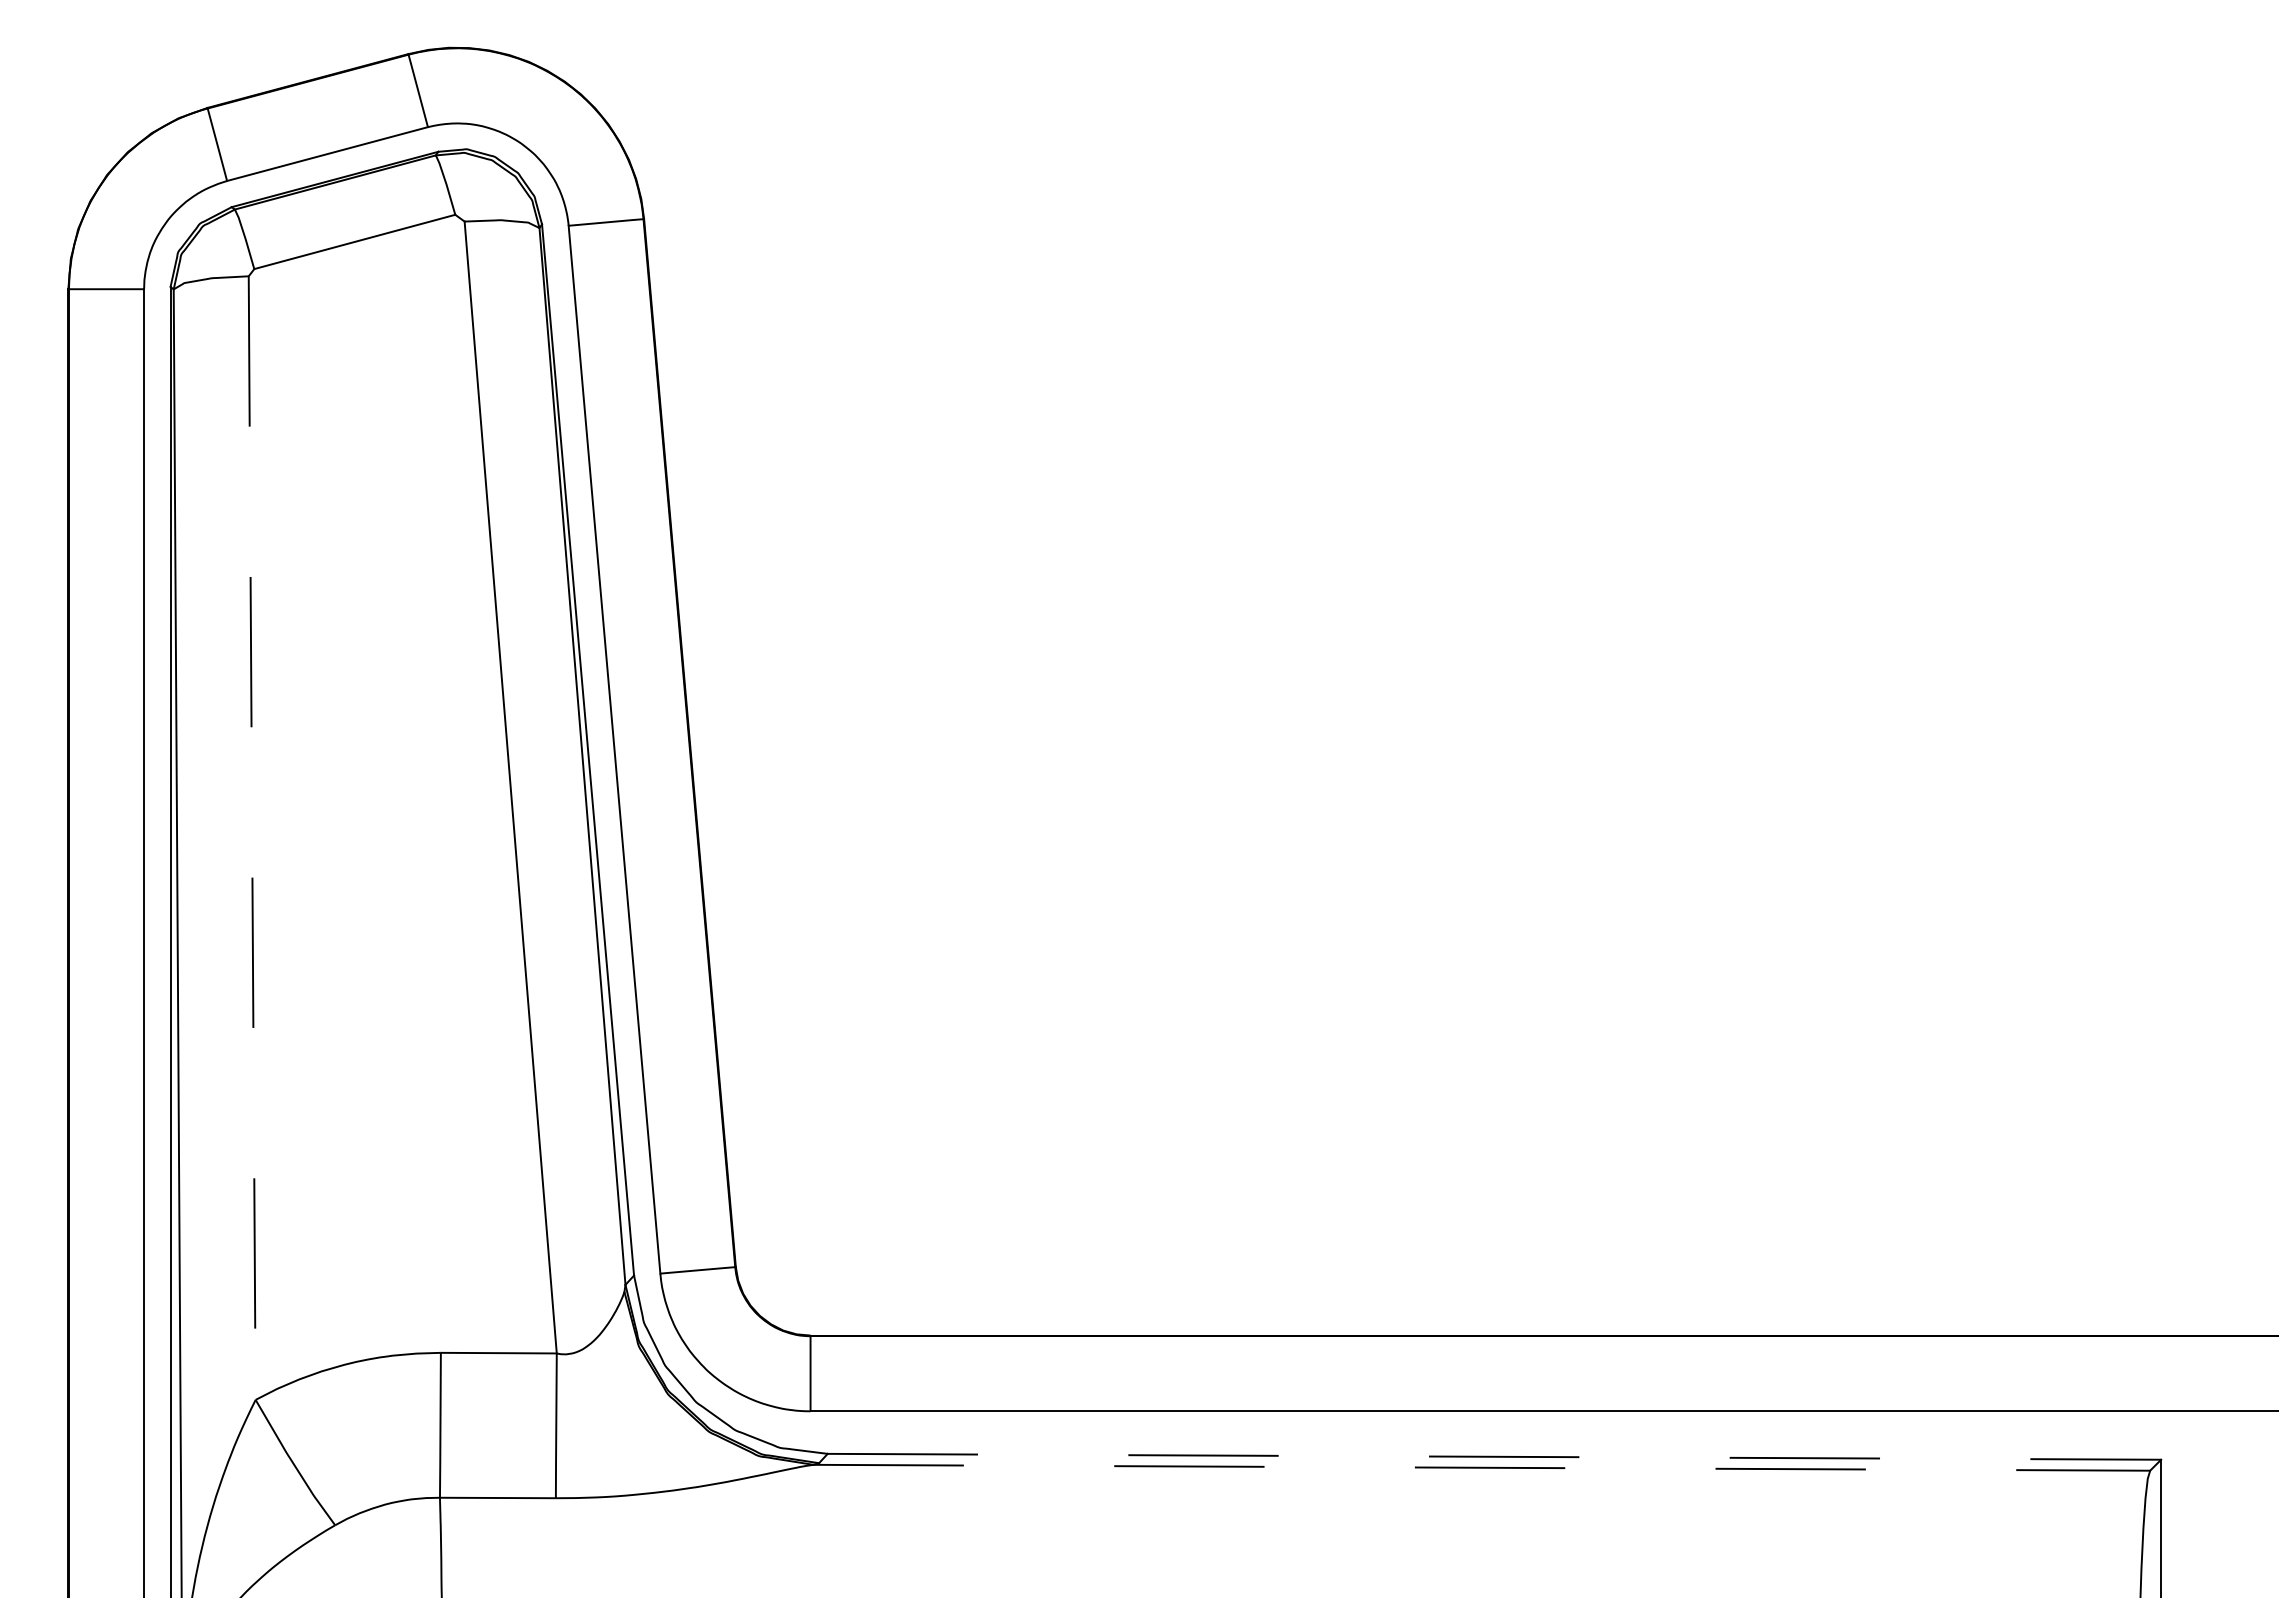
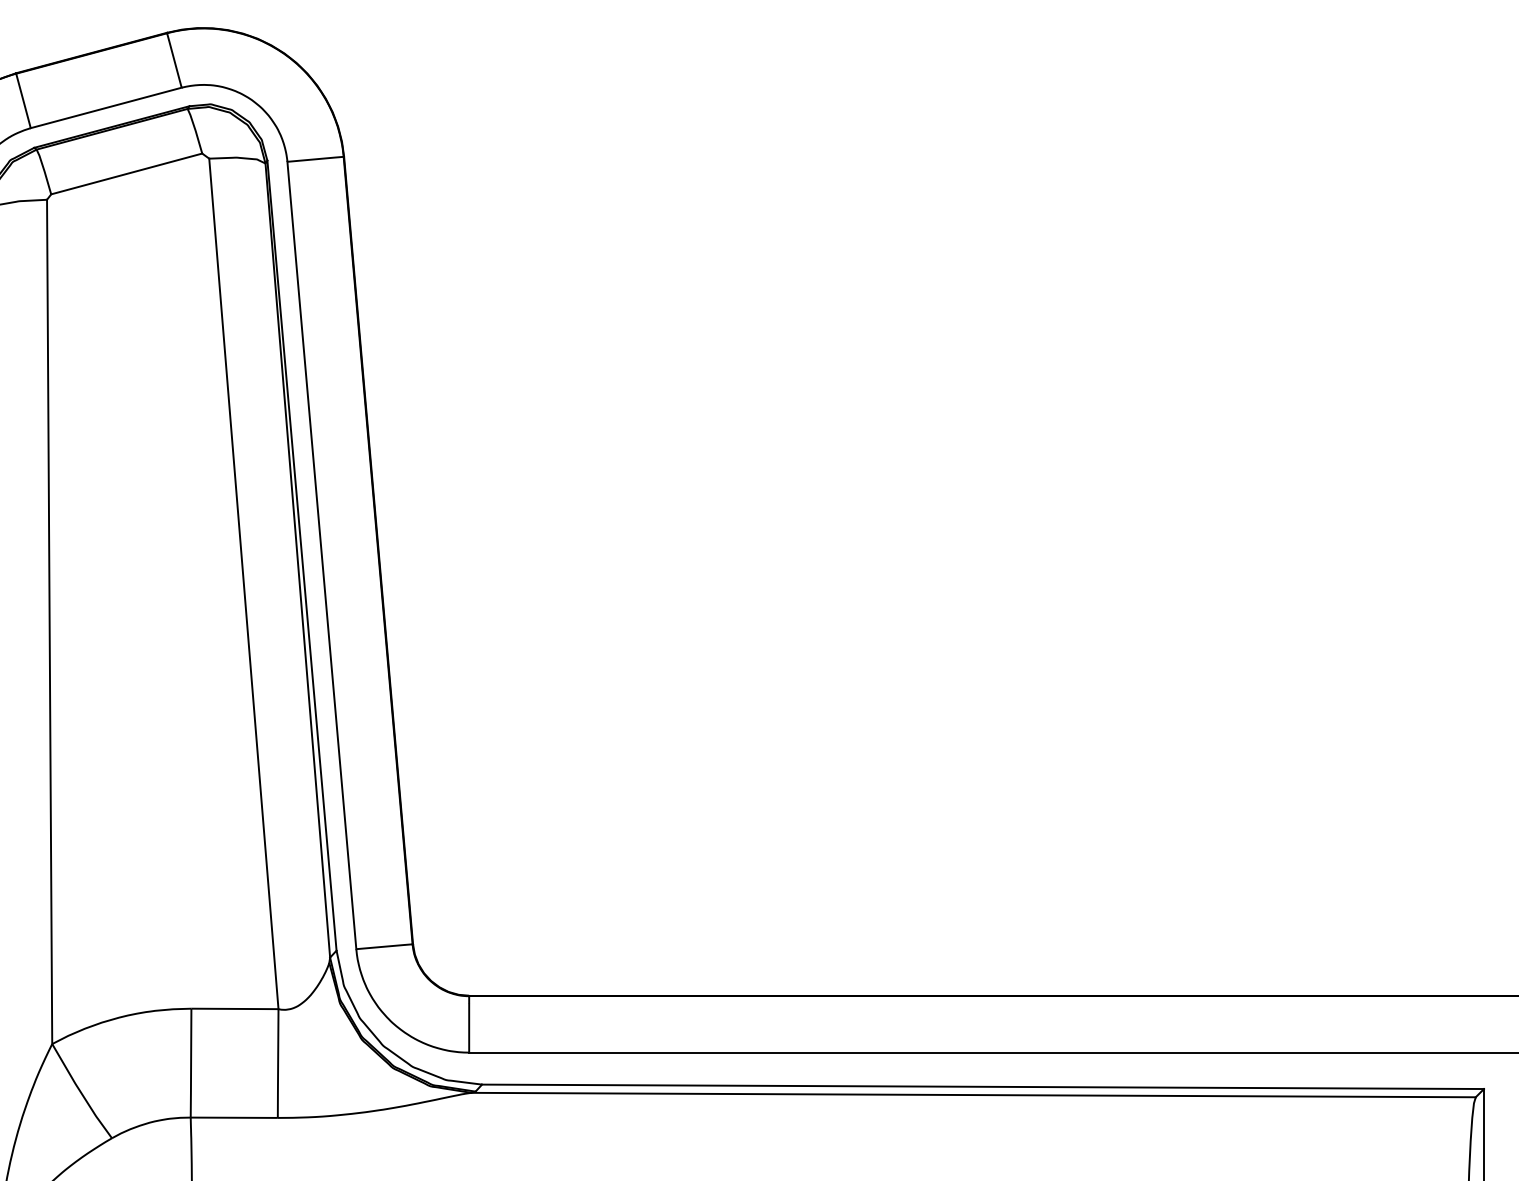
line: (252, 838) -> (49, 622), dashed -> solid
line: (1494, 1456) -> (983, 1086), dashed -> solid
line: (1482, 1467) -> (974, 1094), dashed -> solid

